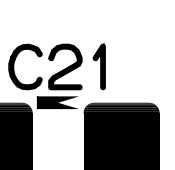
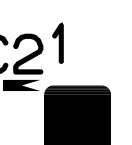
part: (98, 66) -> (57, 43), moved

